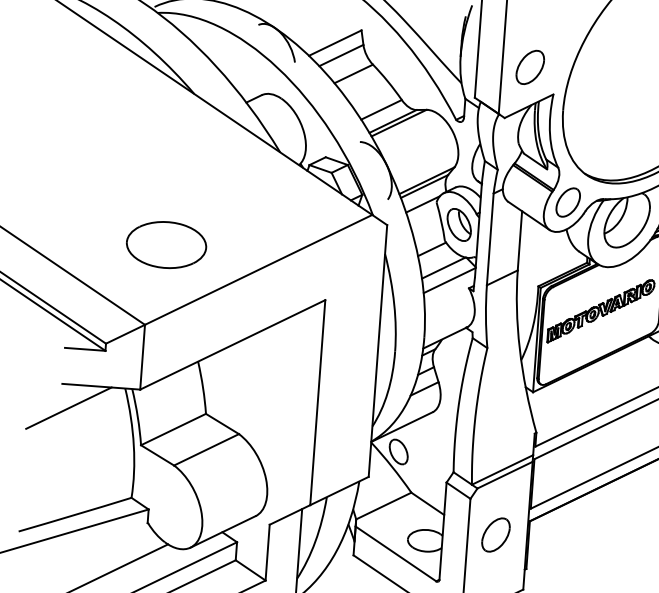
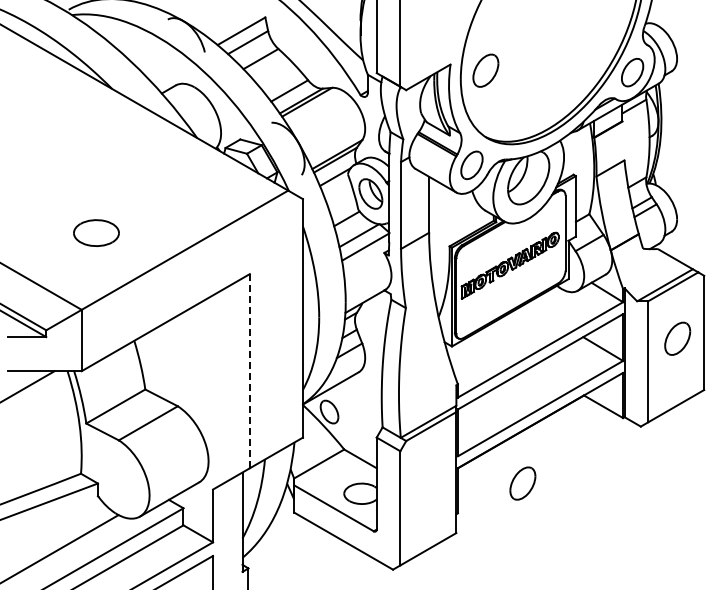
part: (529, 67) -> (485, 70), moved
part: (166, 244) -> (96, 232), size x0.6
line: (317, 401) -> (249, 370), solid -> dashed
part: (495, 534) -> (522, 483), moved

